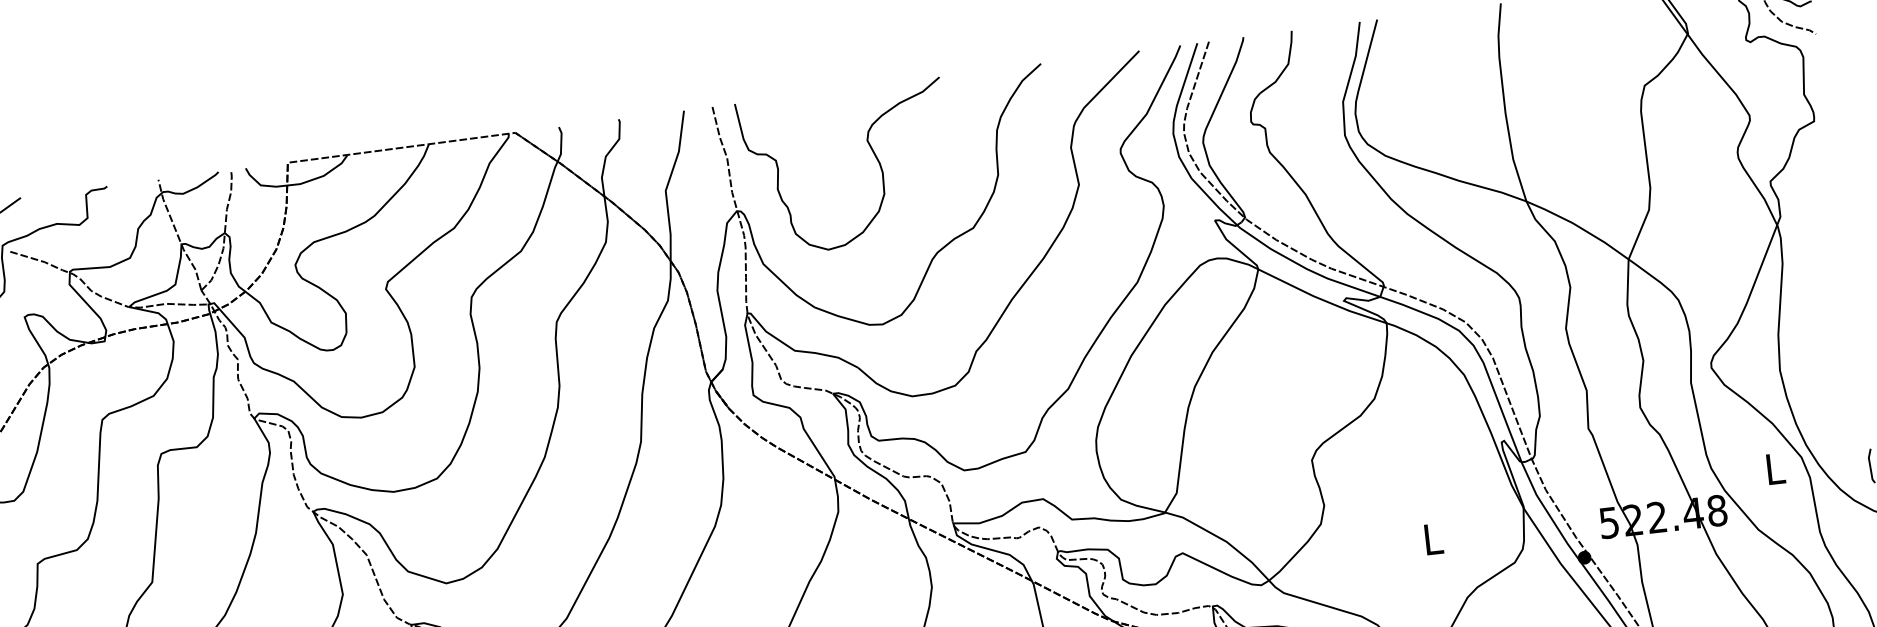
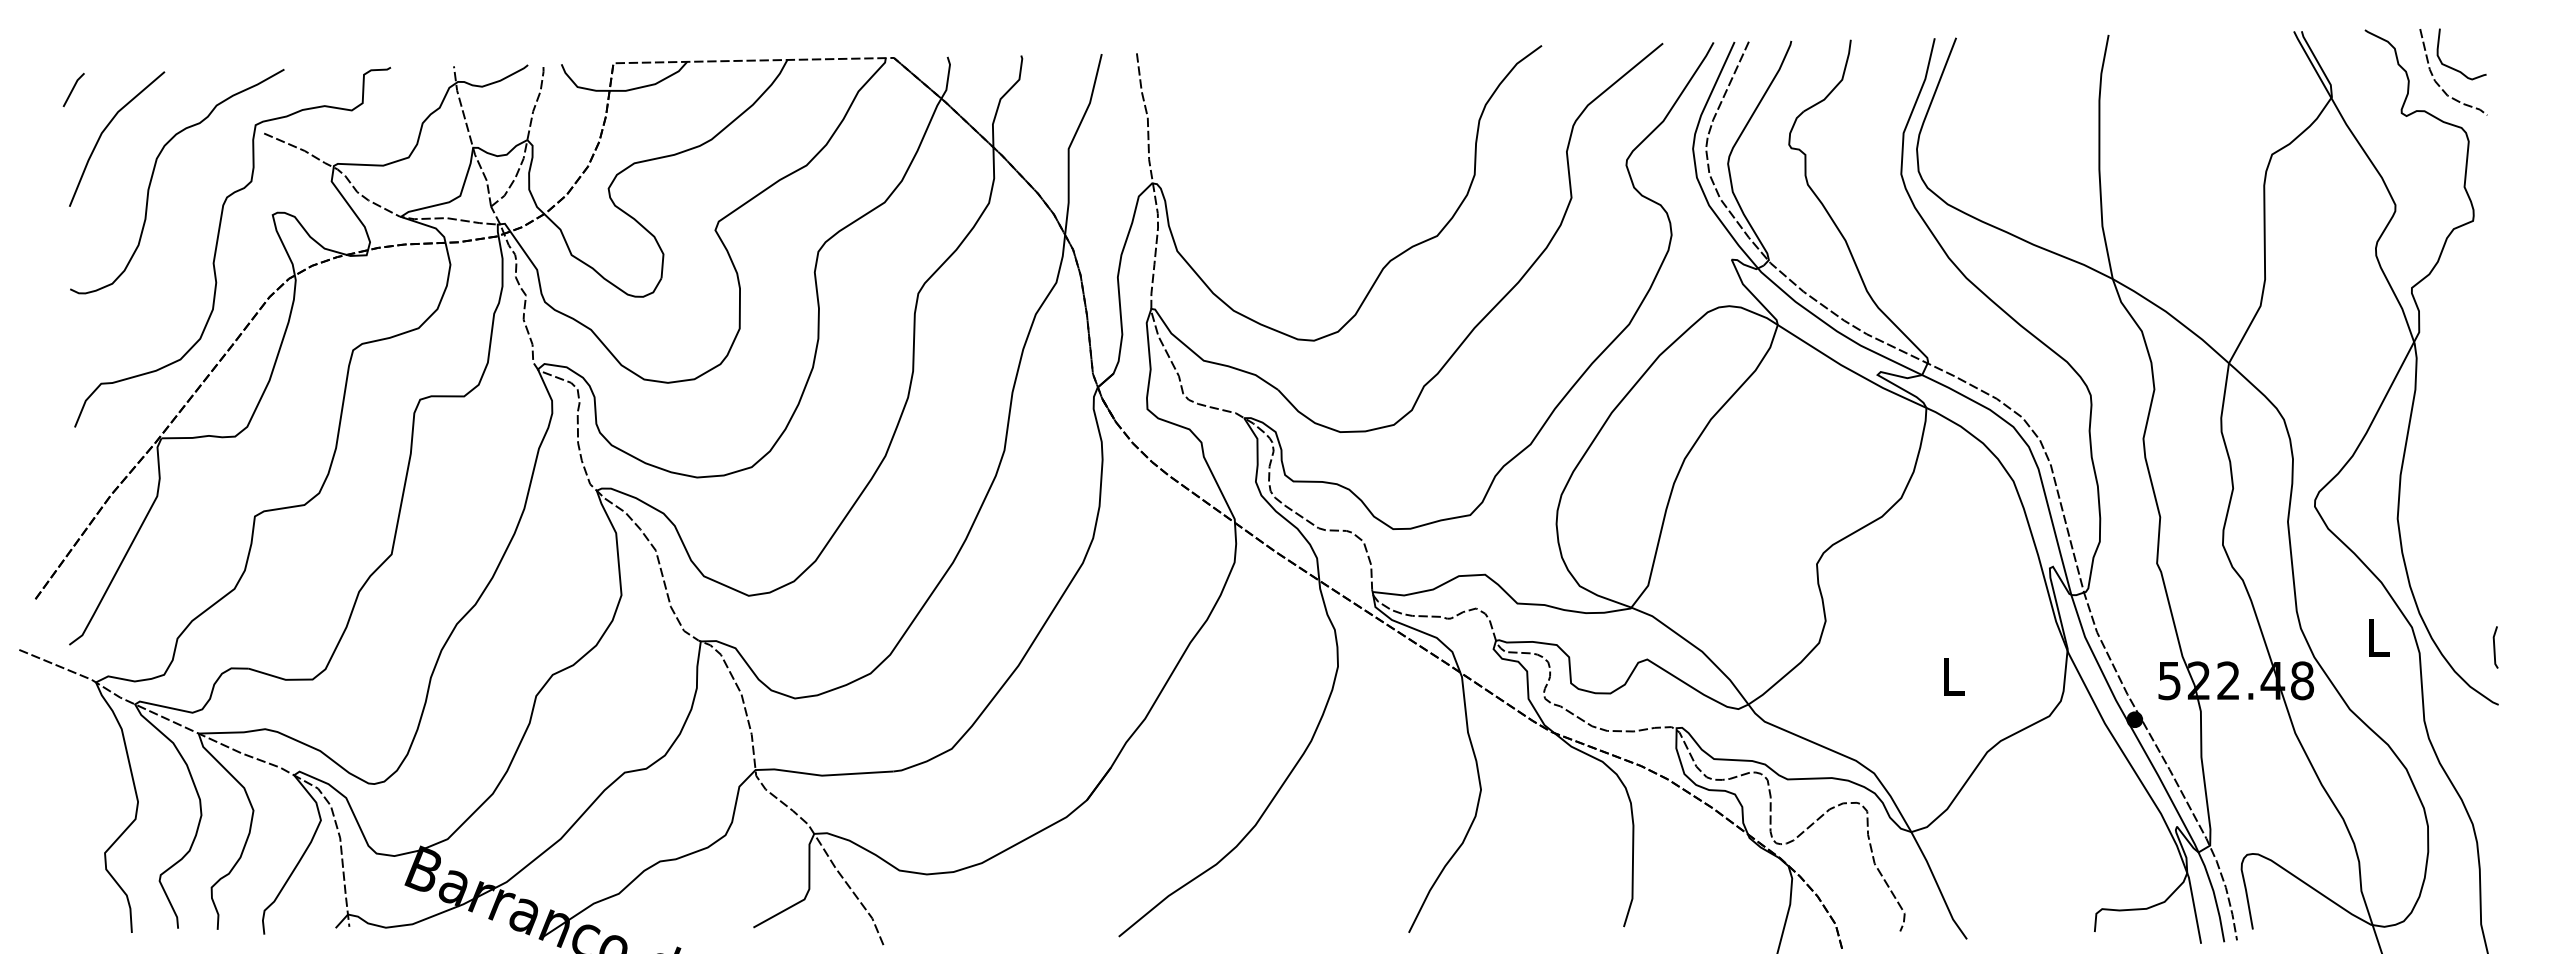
curve: (873, 154) -> (1326, 133), removed

